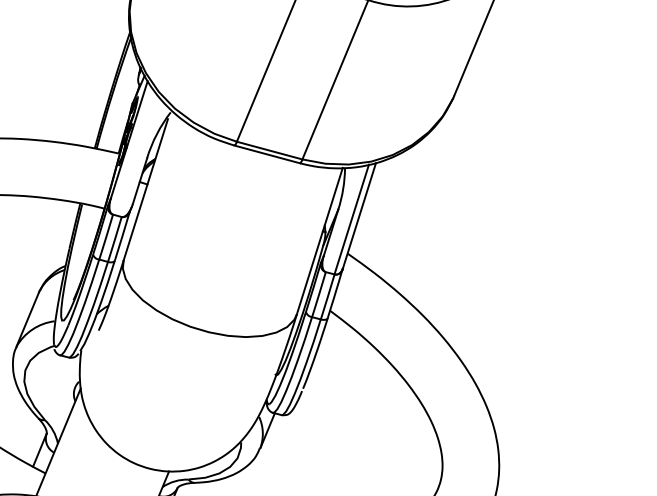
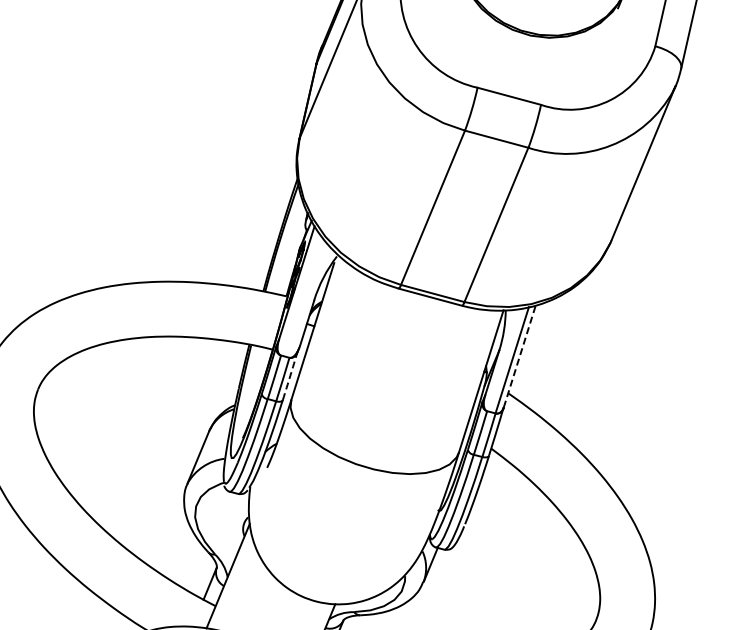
line: (359, 215) -> (519, 356), solid -> dashed
arc: (122, 235) -> (290, 375), solid -> dashed

